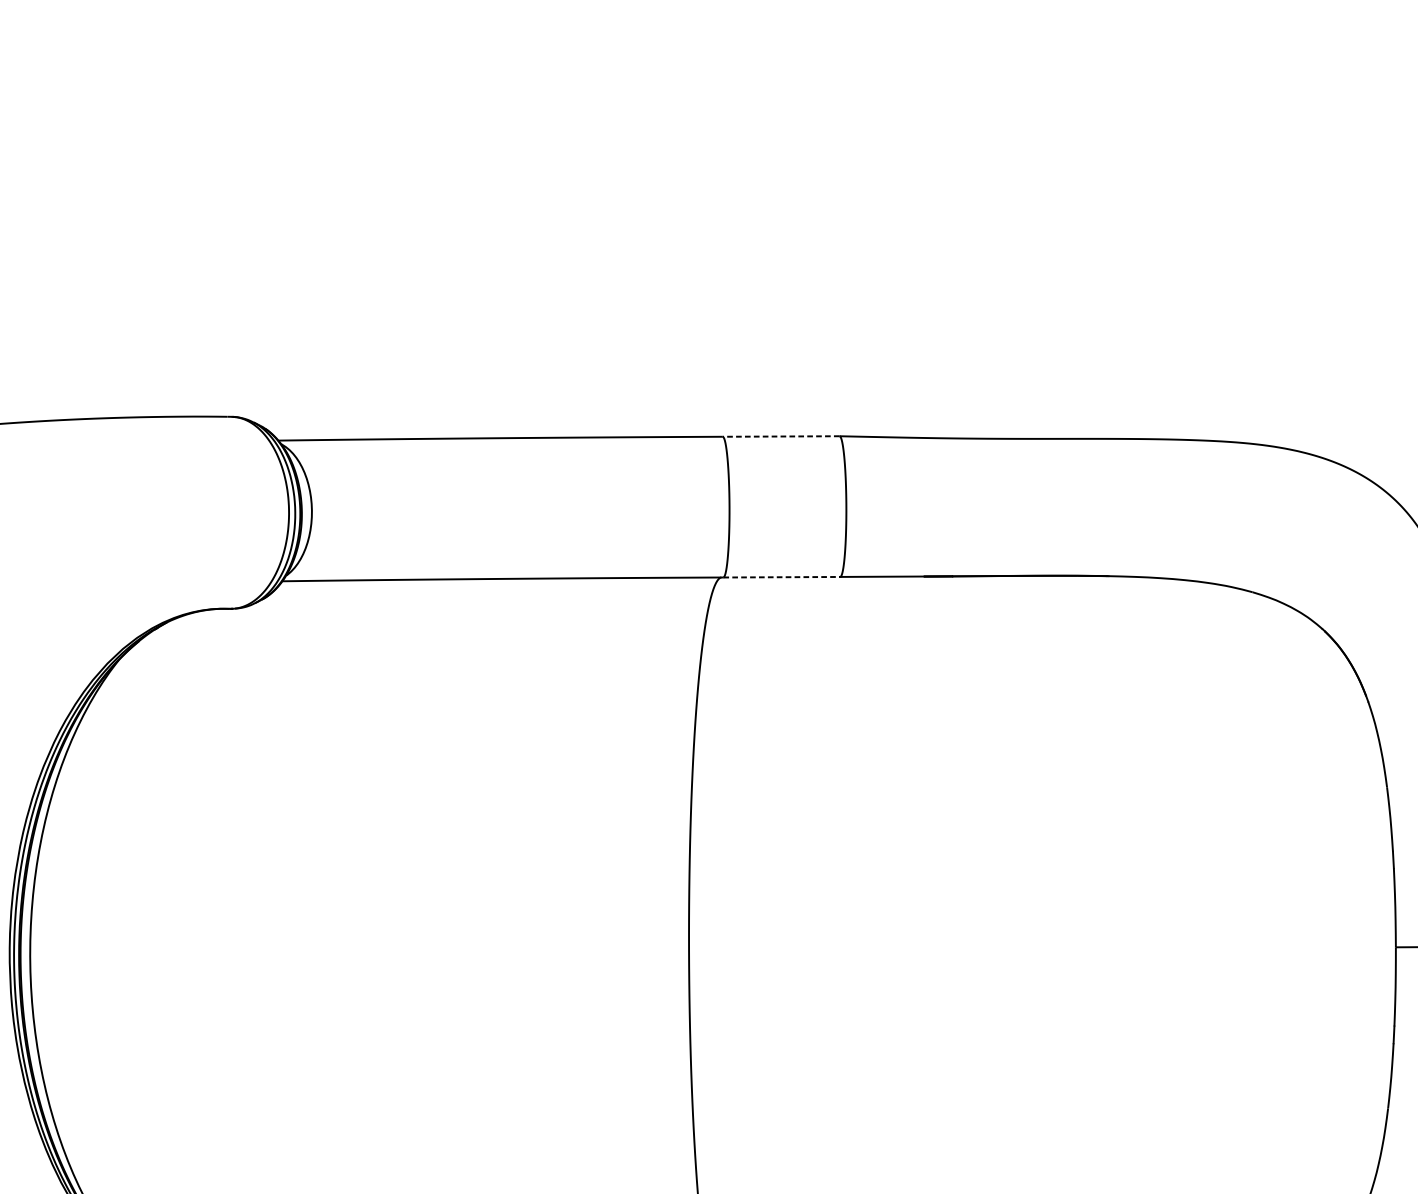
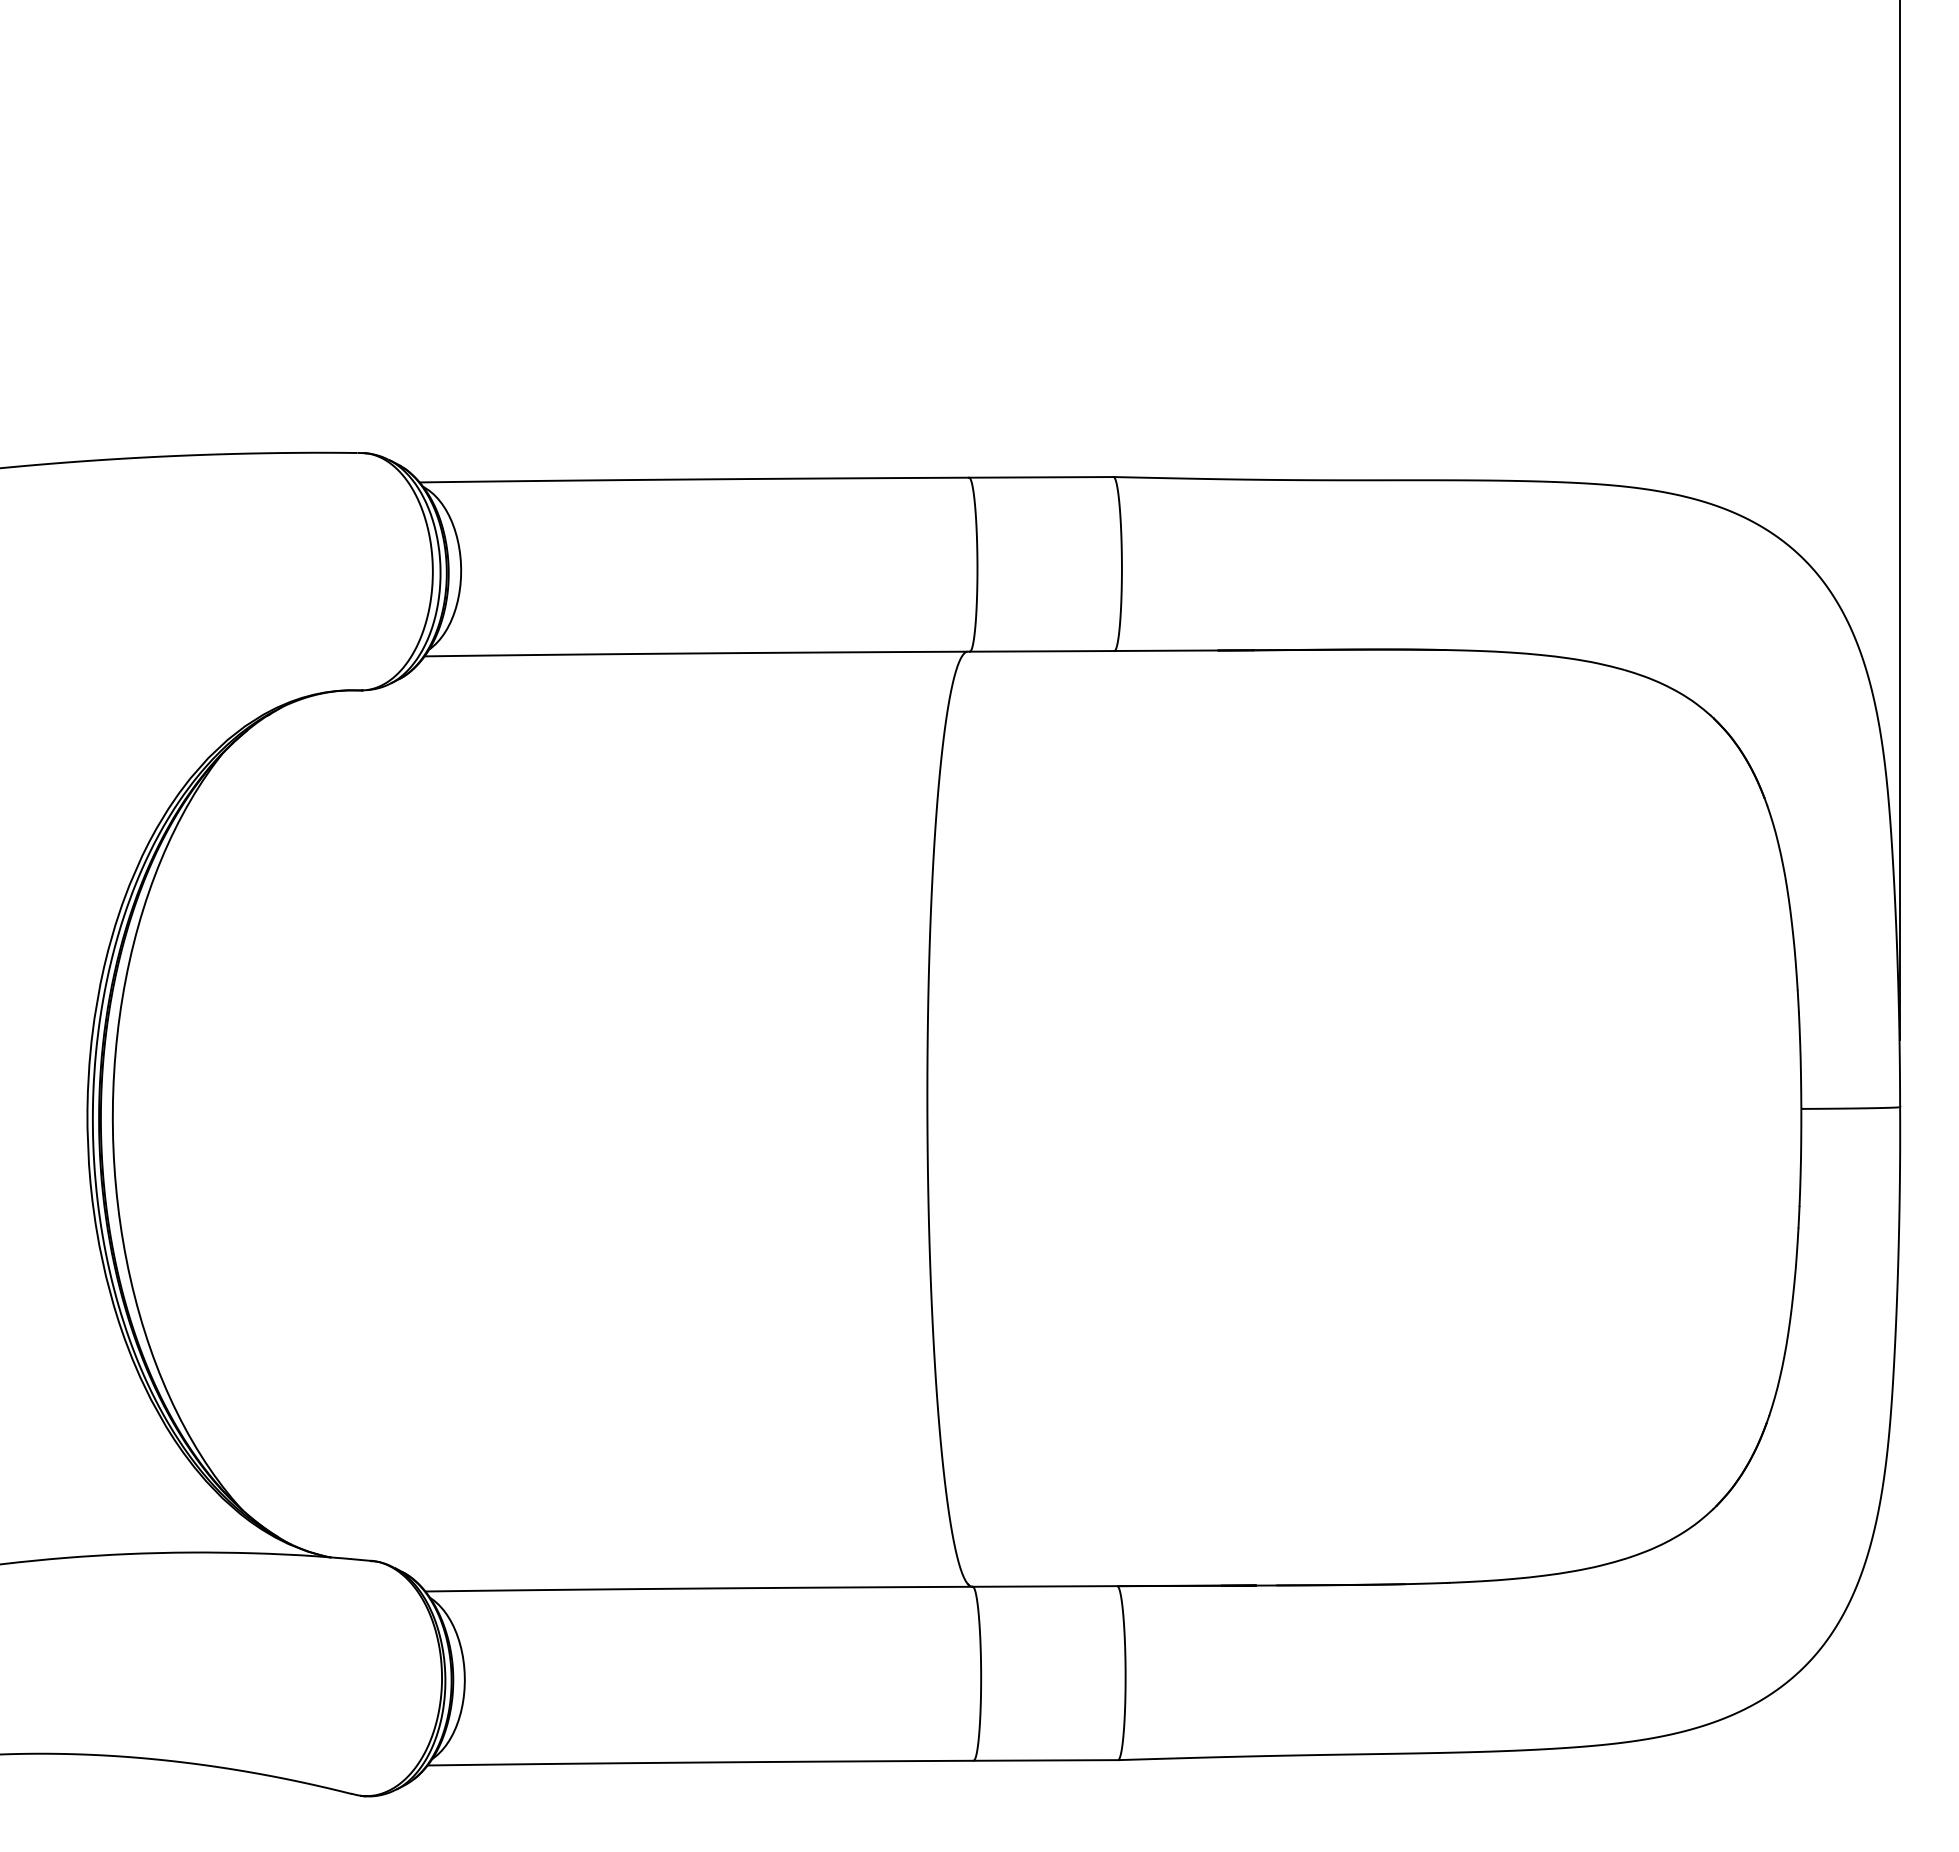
line: (780, 436) -> (1040, 477), dashed -> solid
line: (782, 577) -> (1042, 651), dashed -> solid

